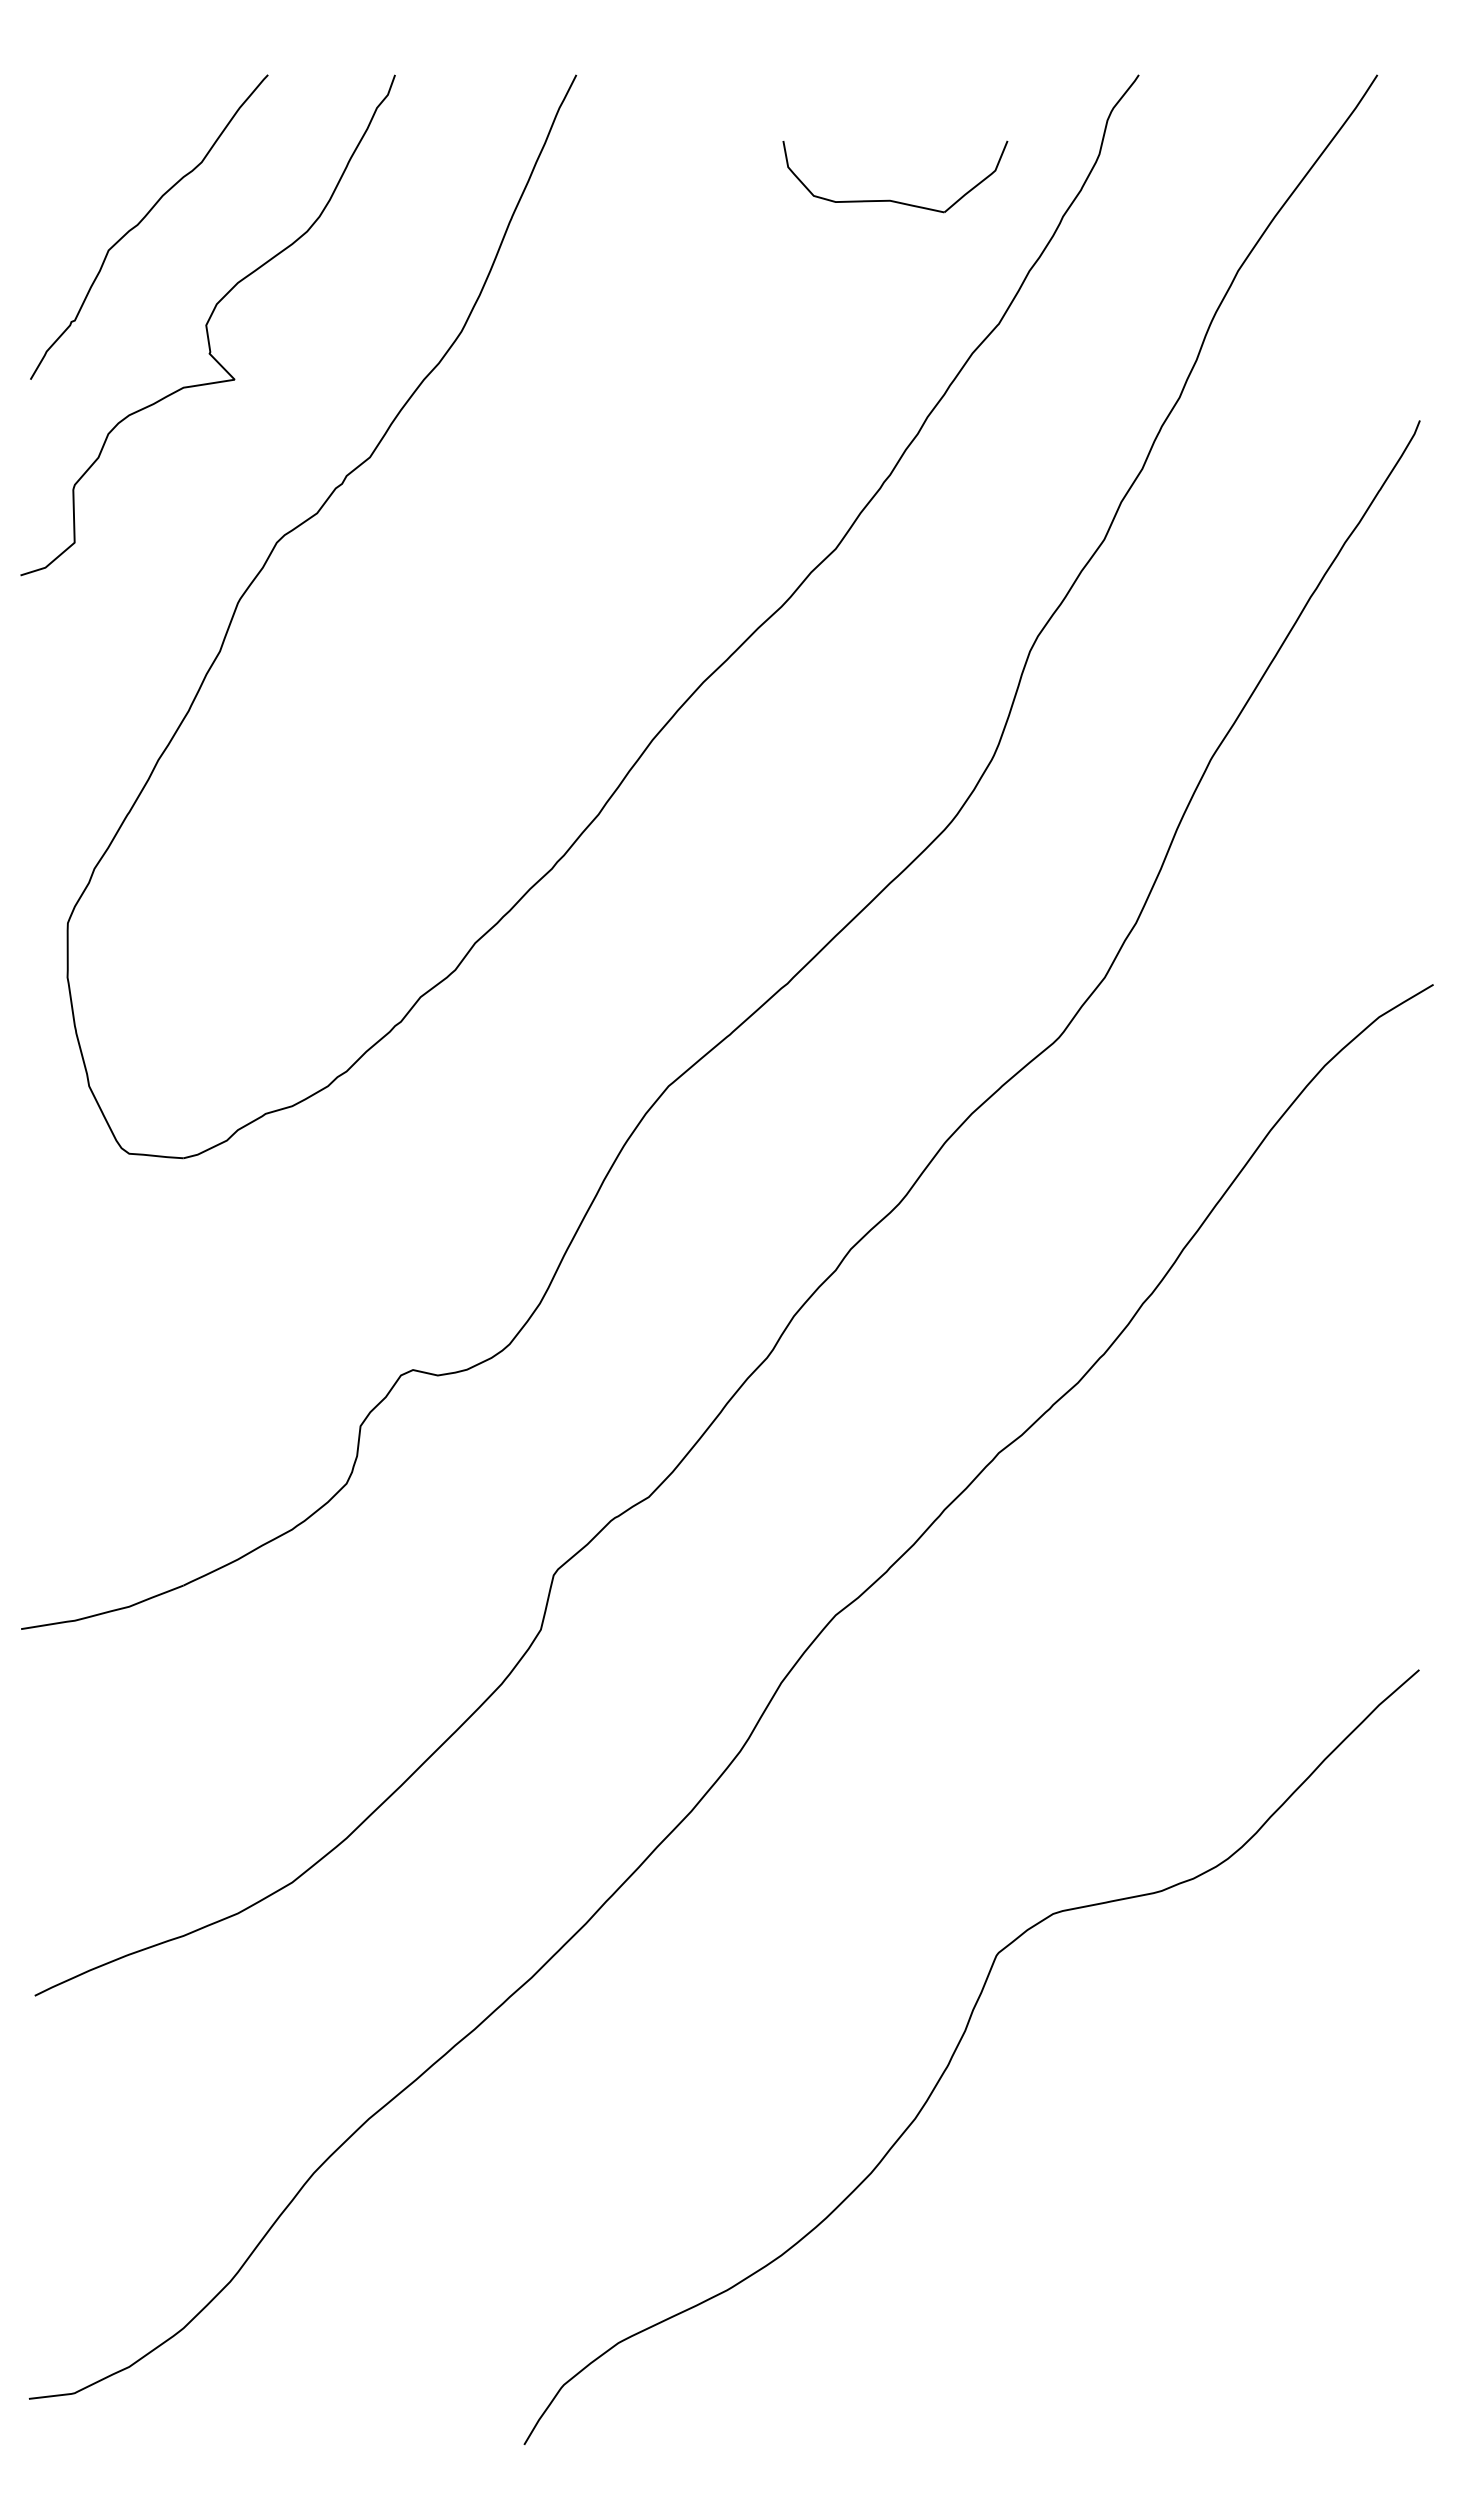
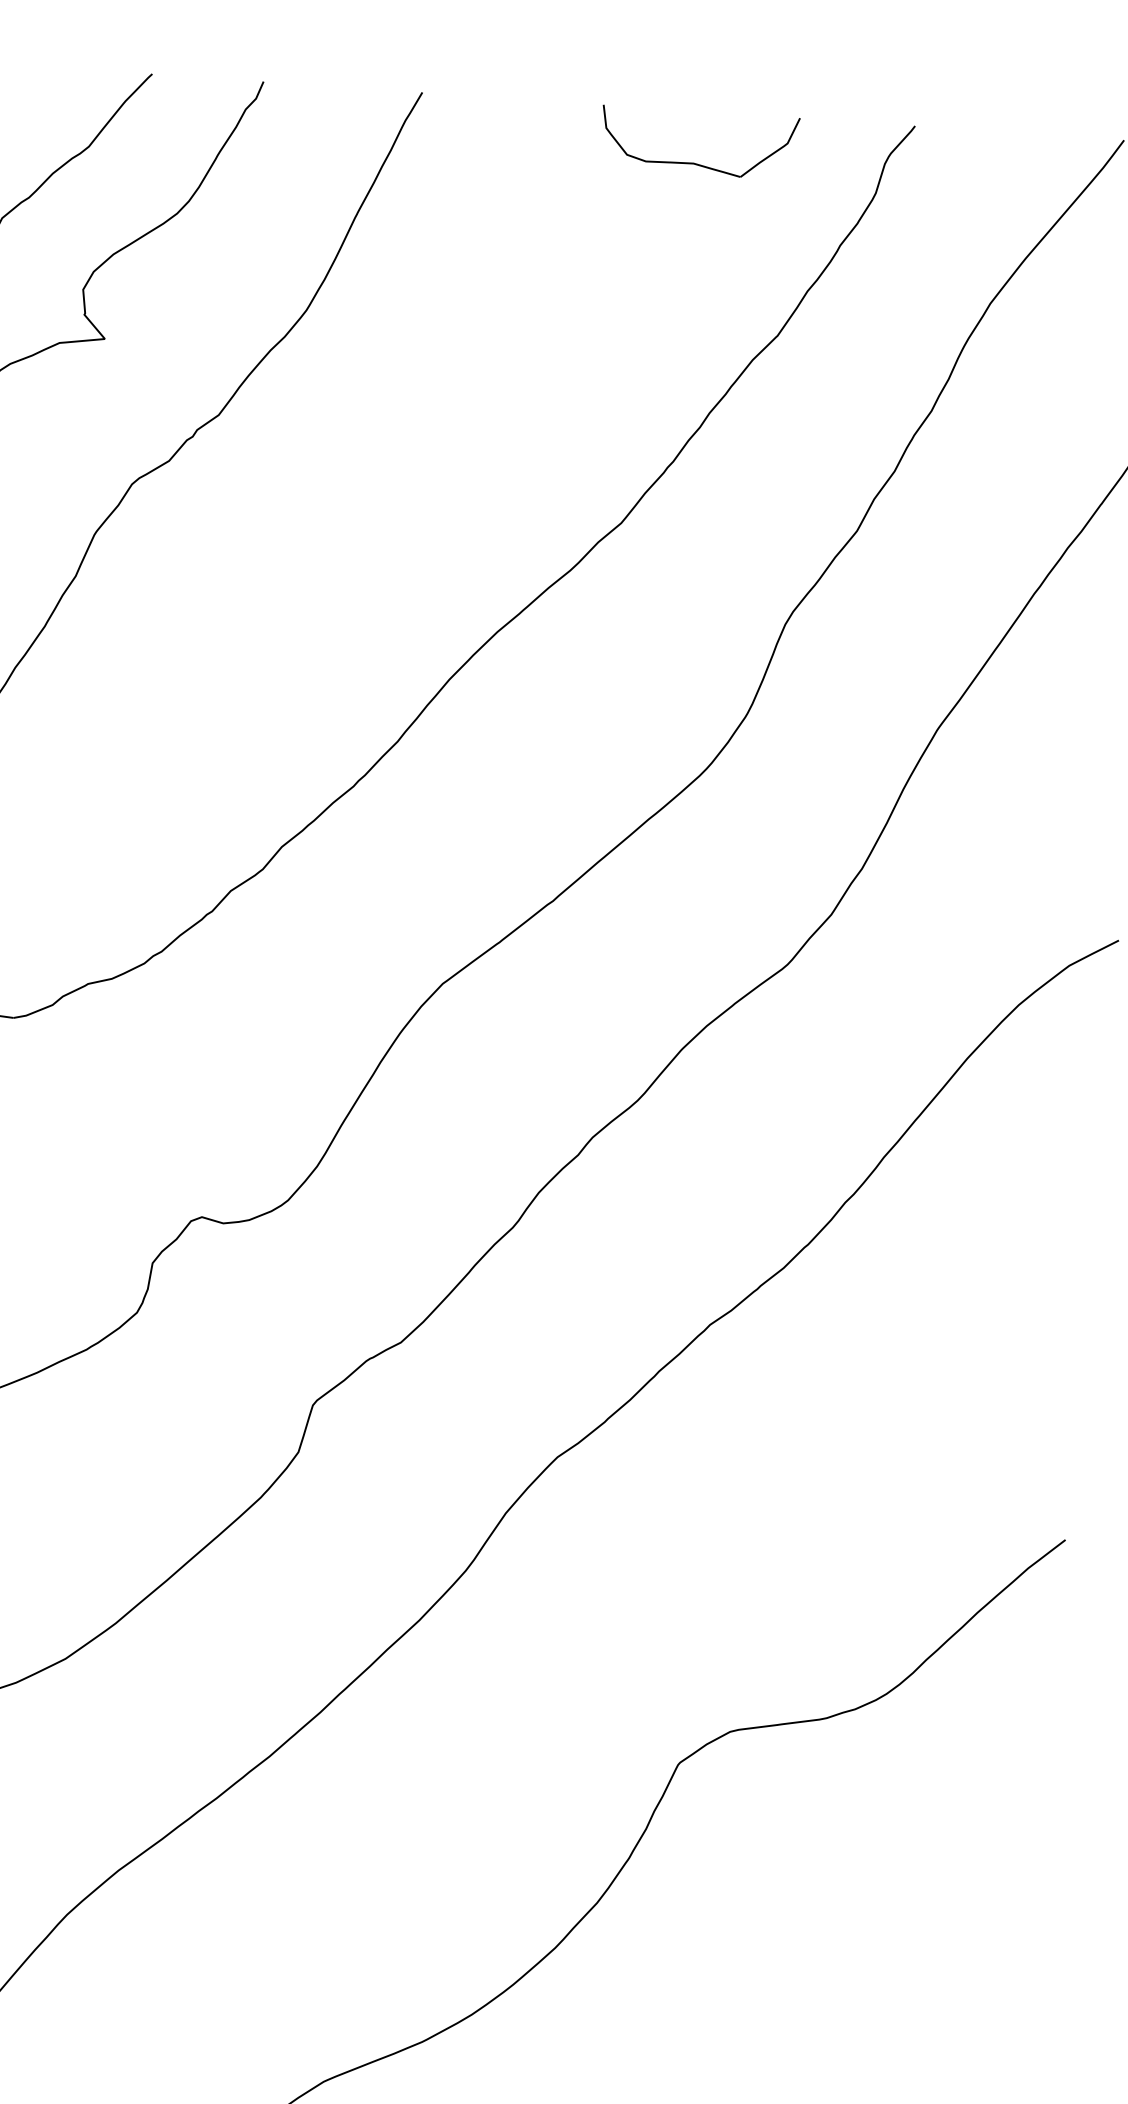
part: (890, 199) -> (694, 162), moved

